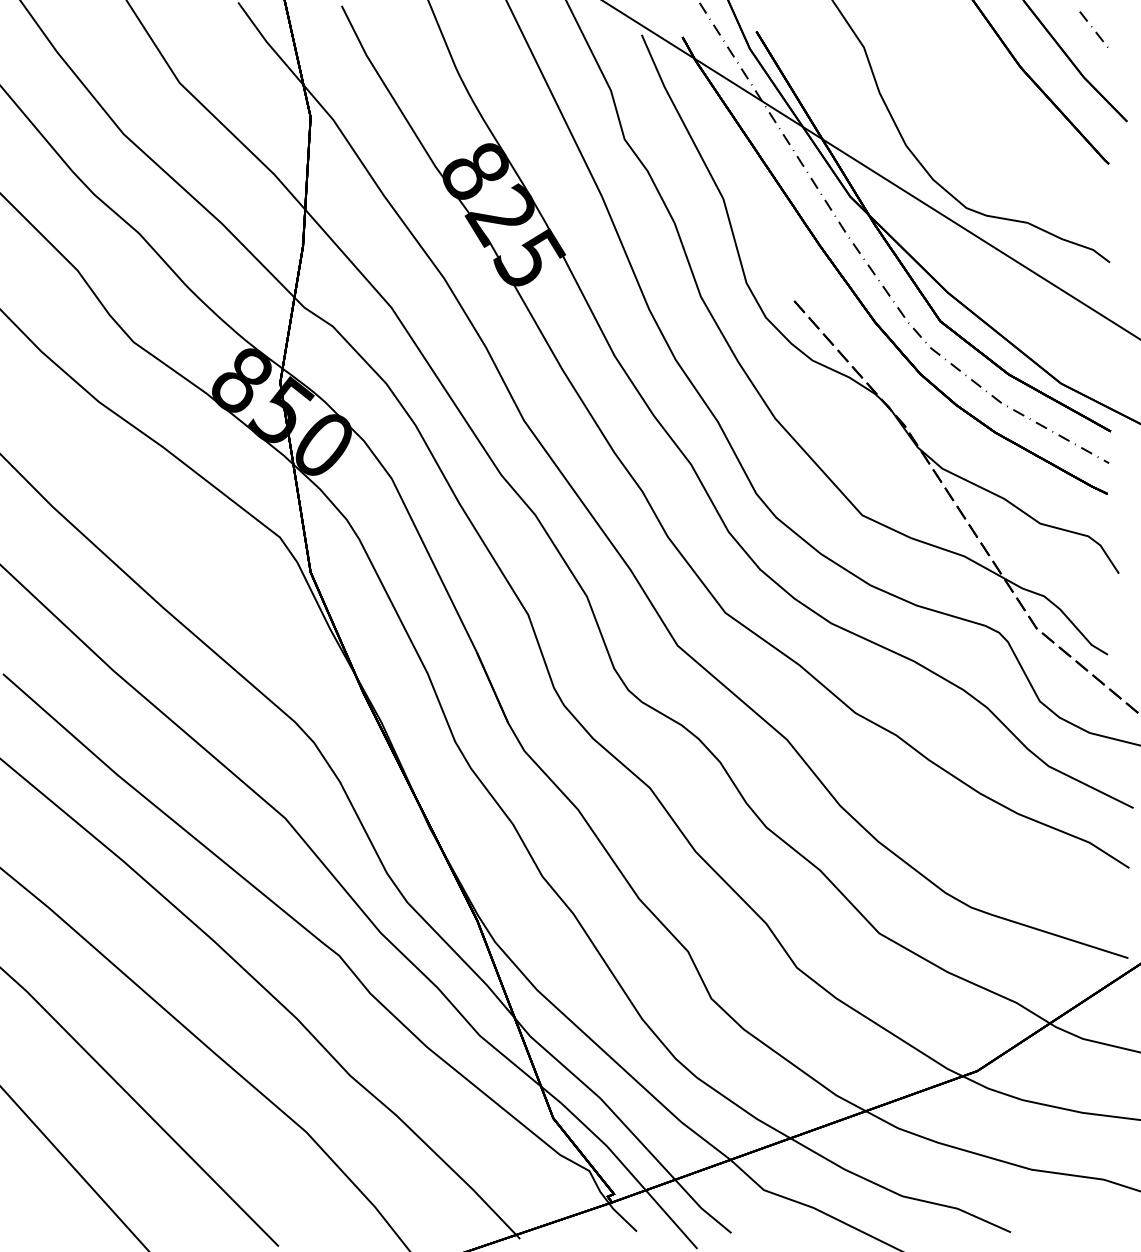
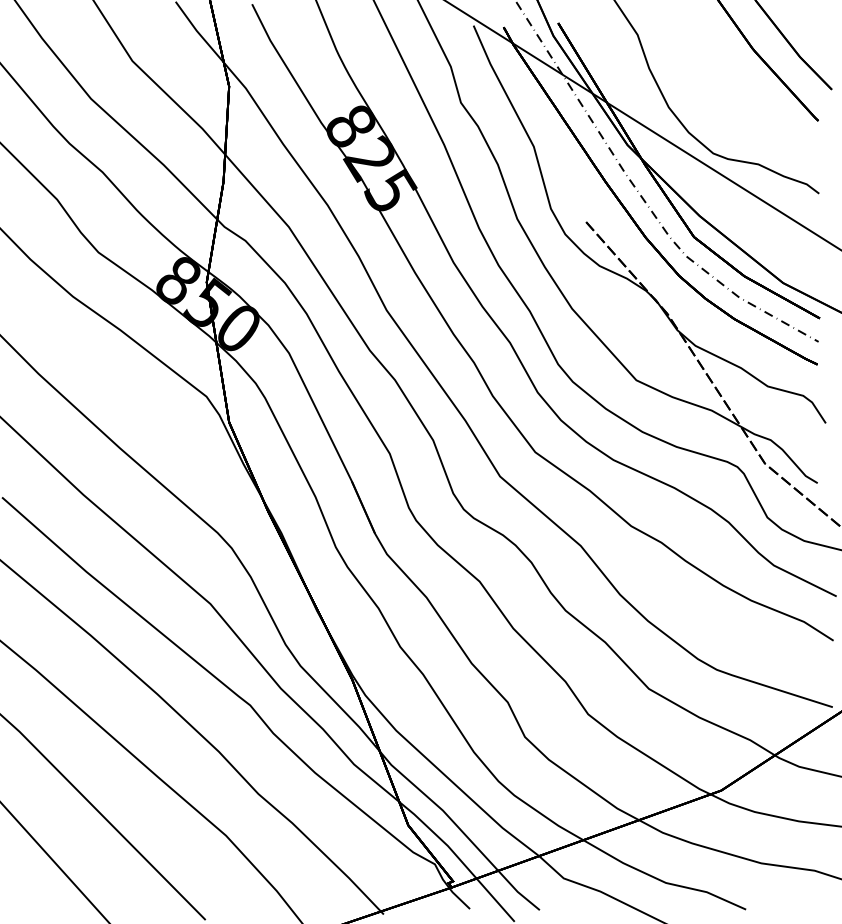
line: (1091, 27) -> (805, 20), removed

